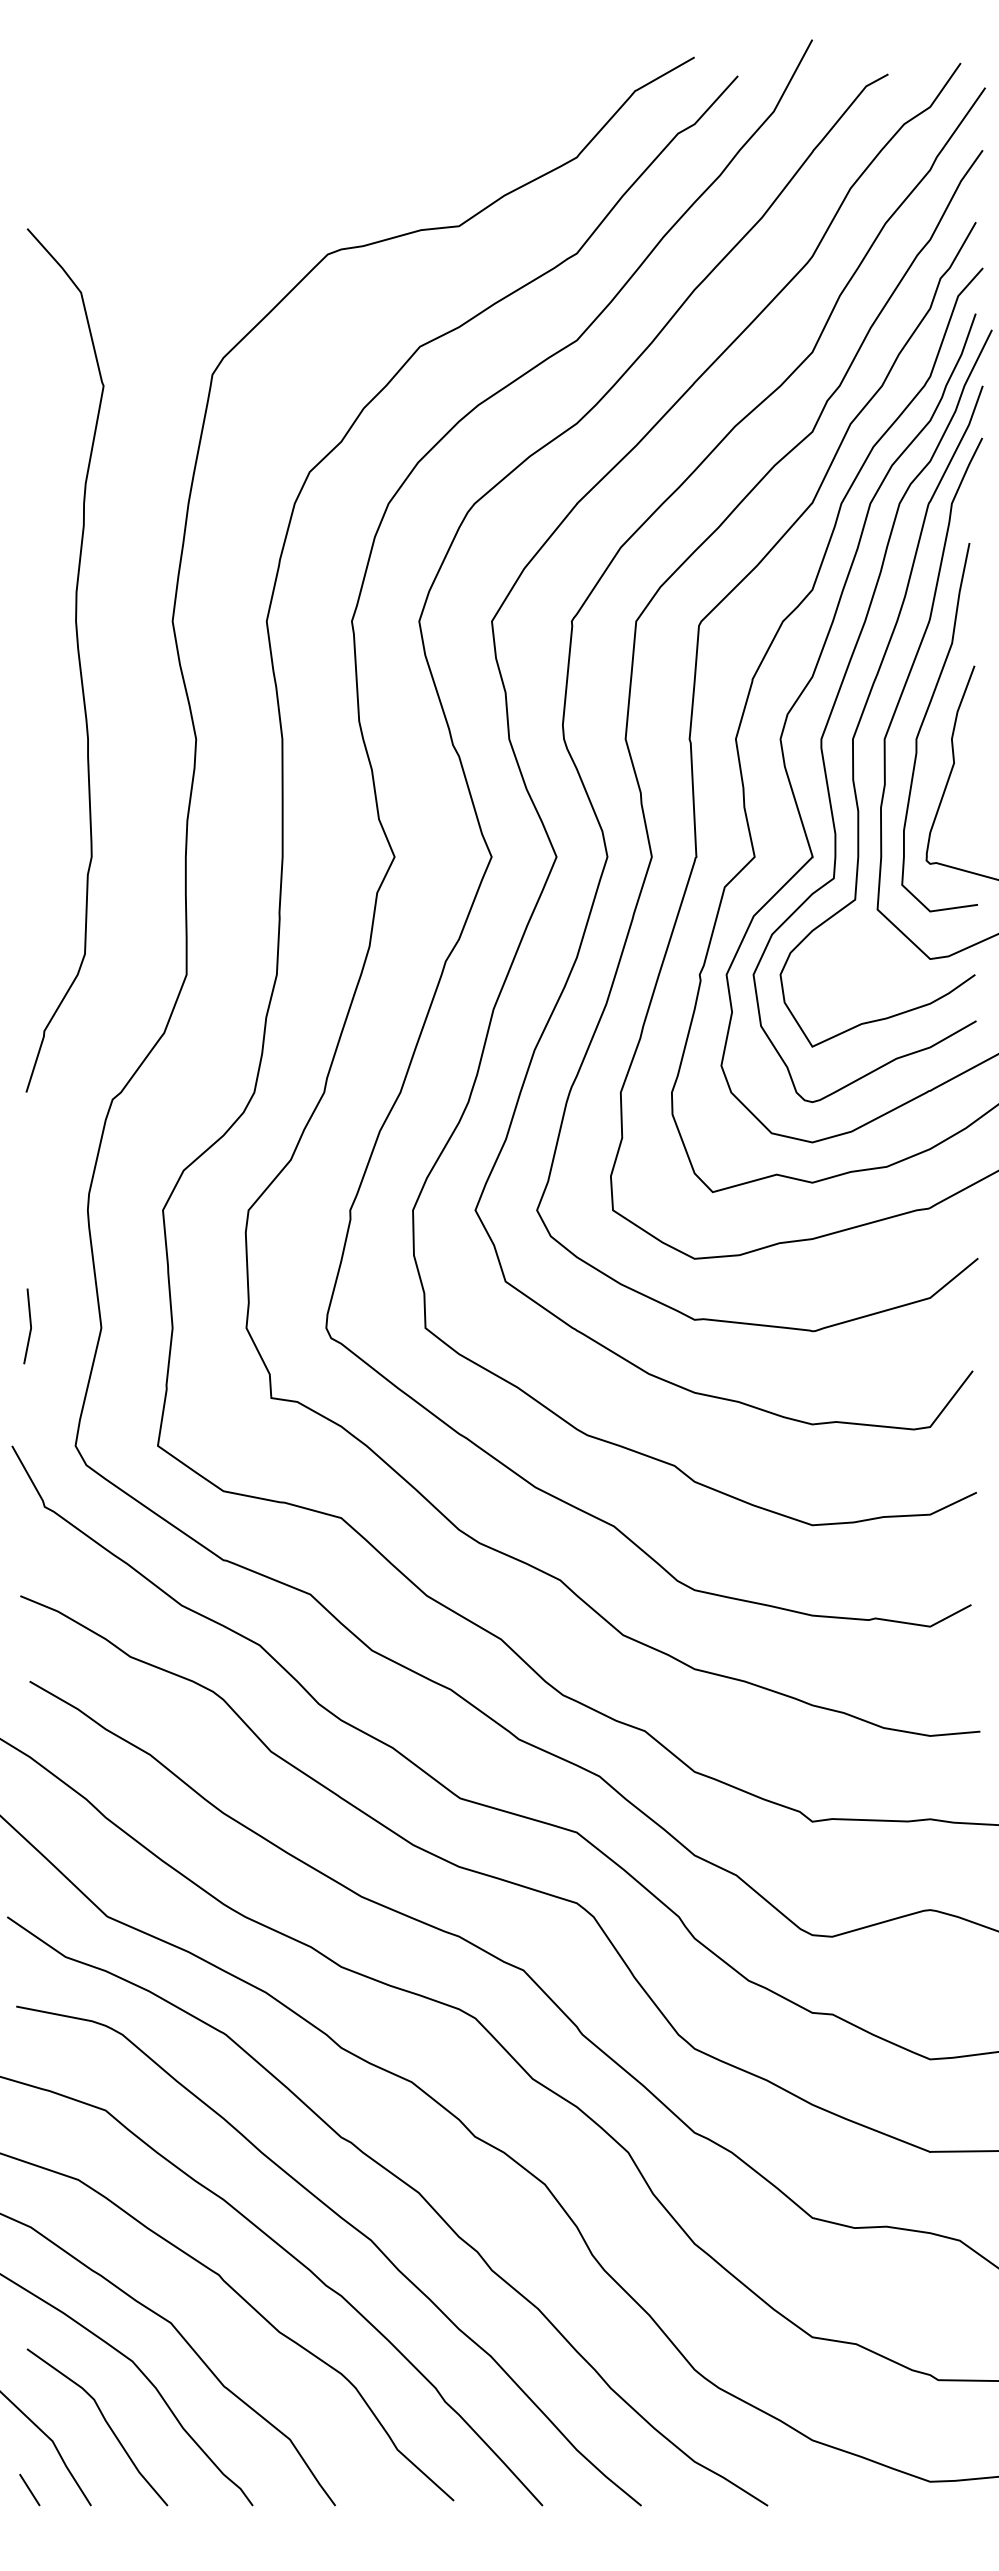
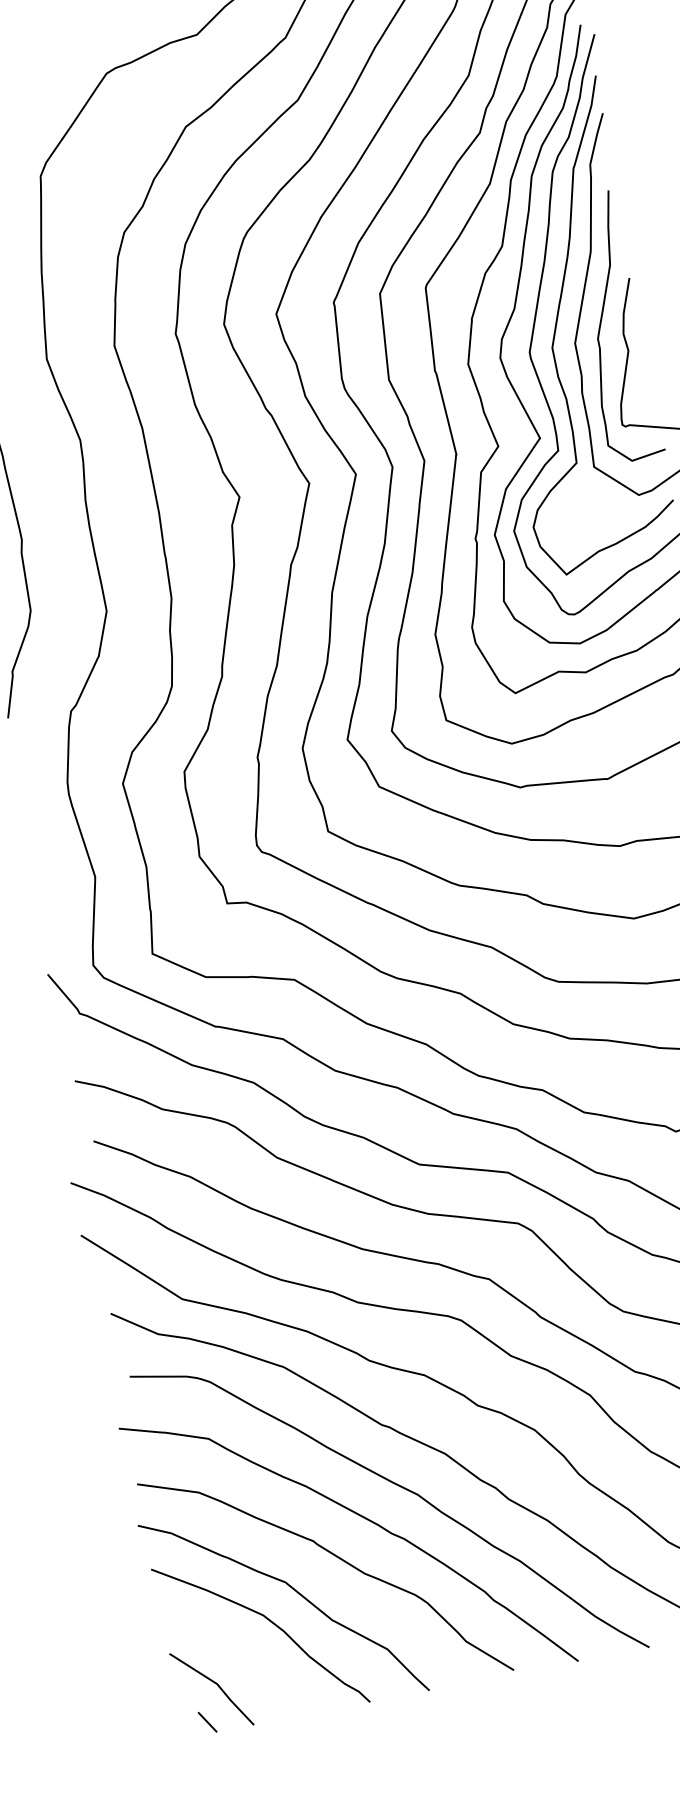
line: (30, 1326) -> (44, 885), removed
curve: (105, 2422) -> (252, 1663), removed

